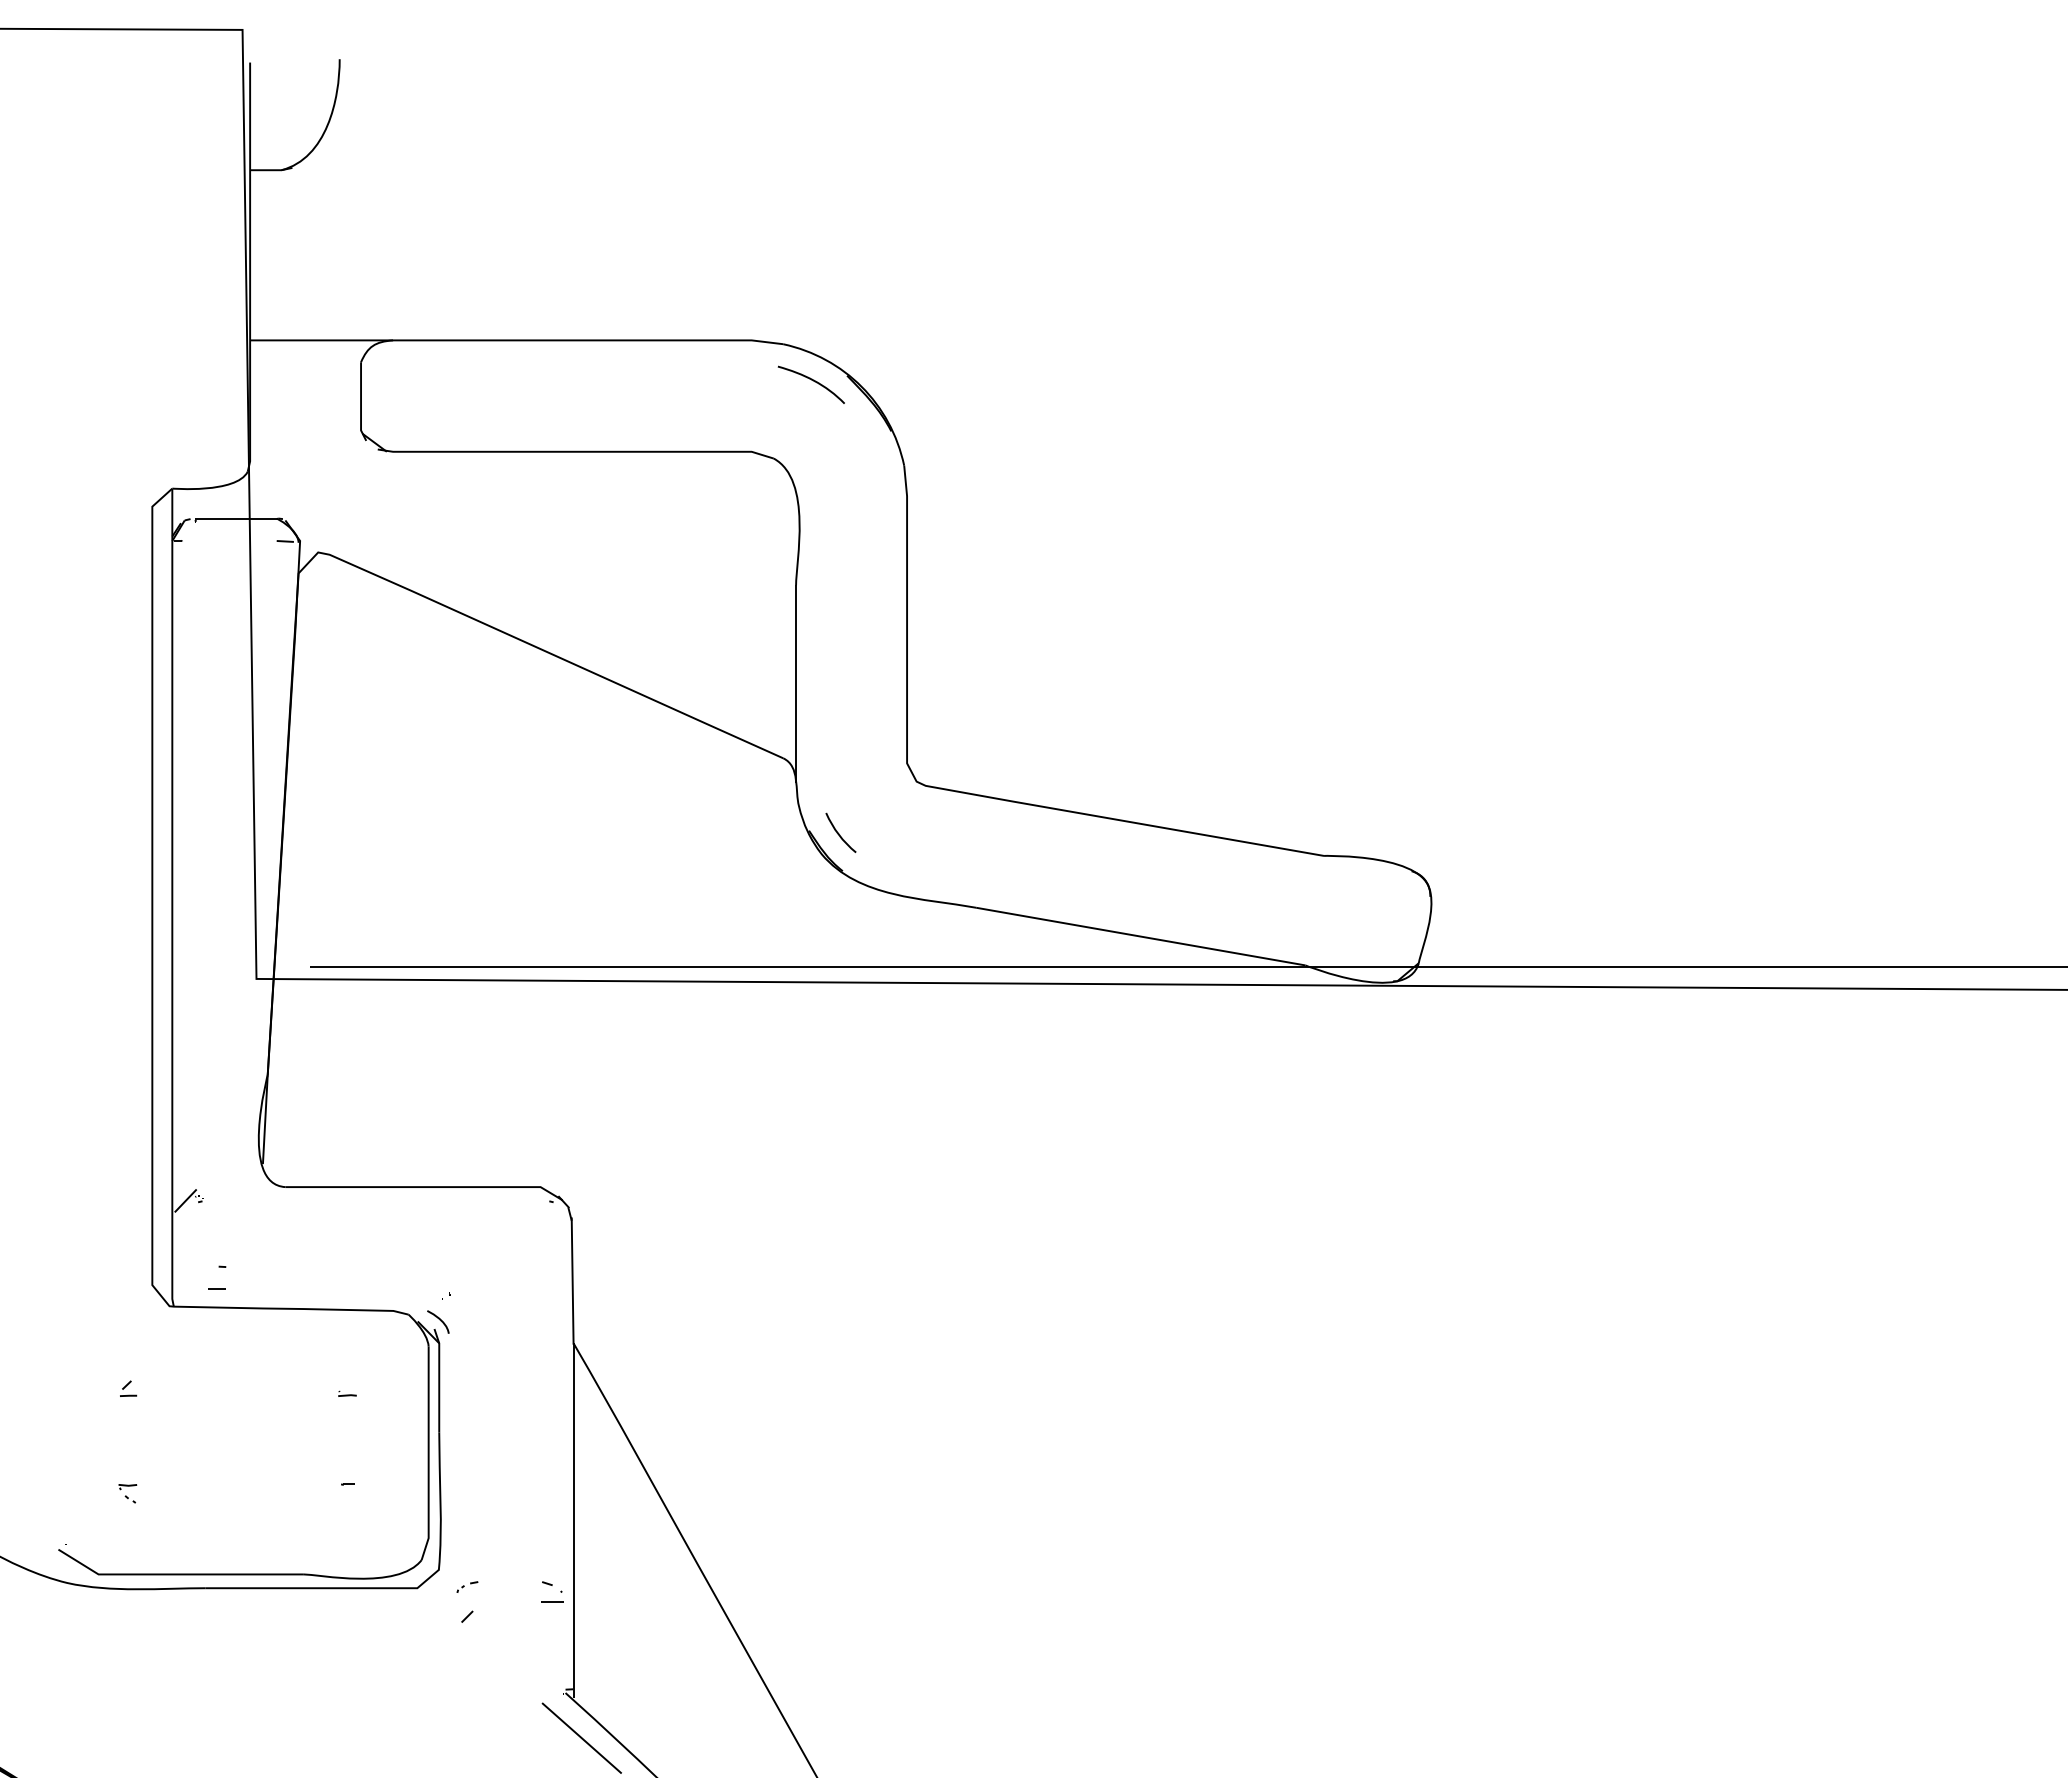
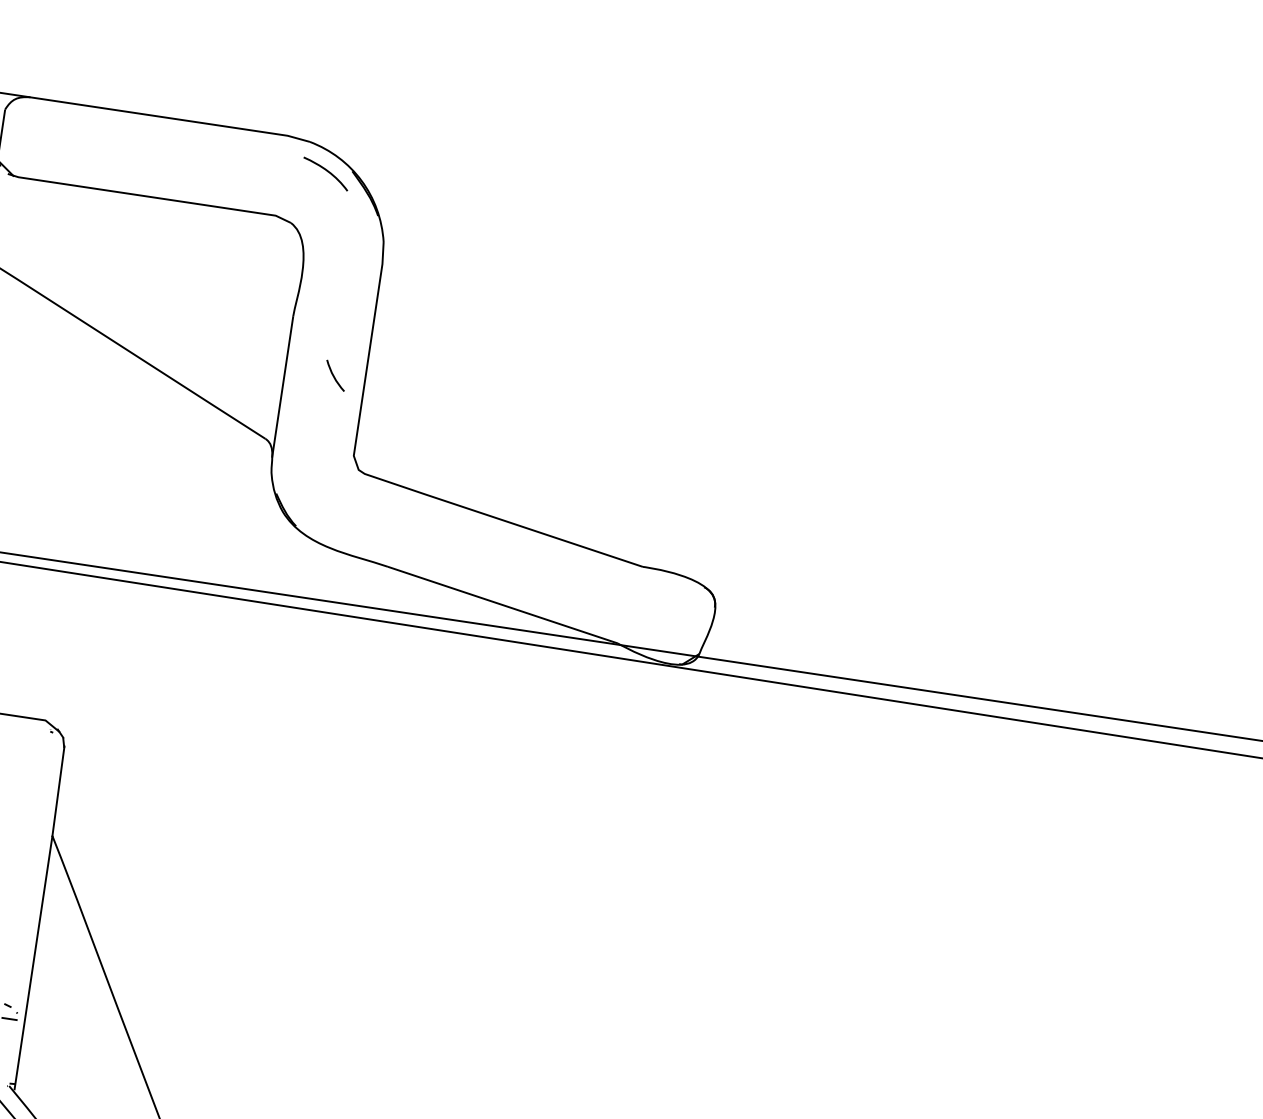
curve: (839, 833) -> (334, 376), moved

